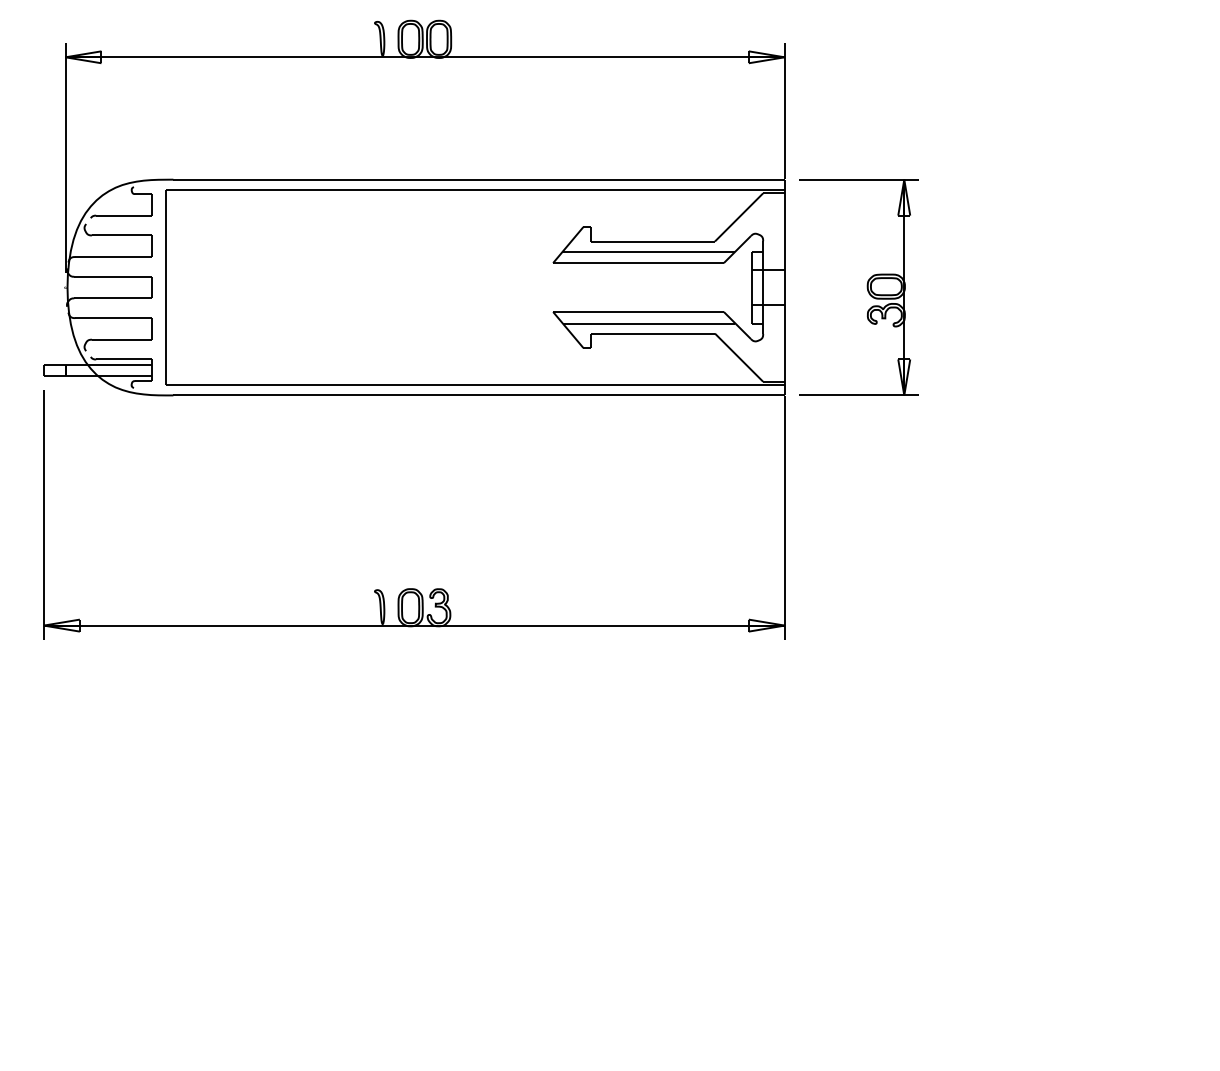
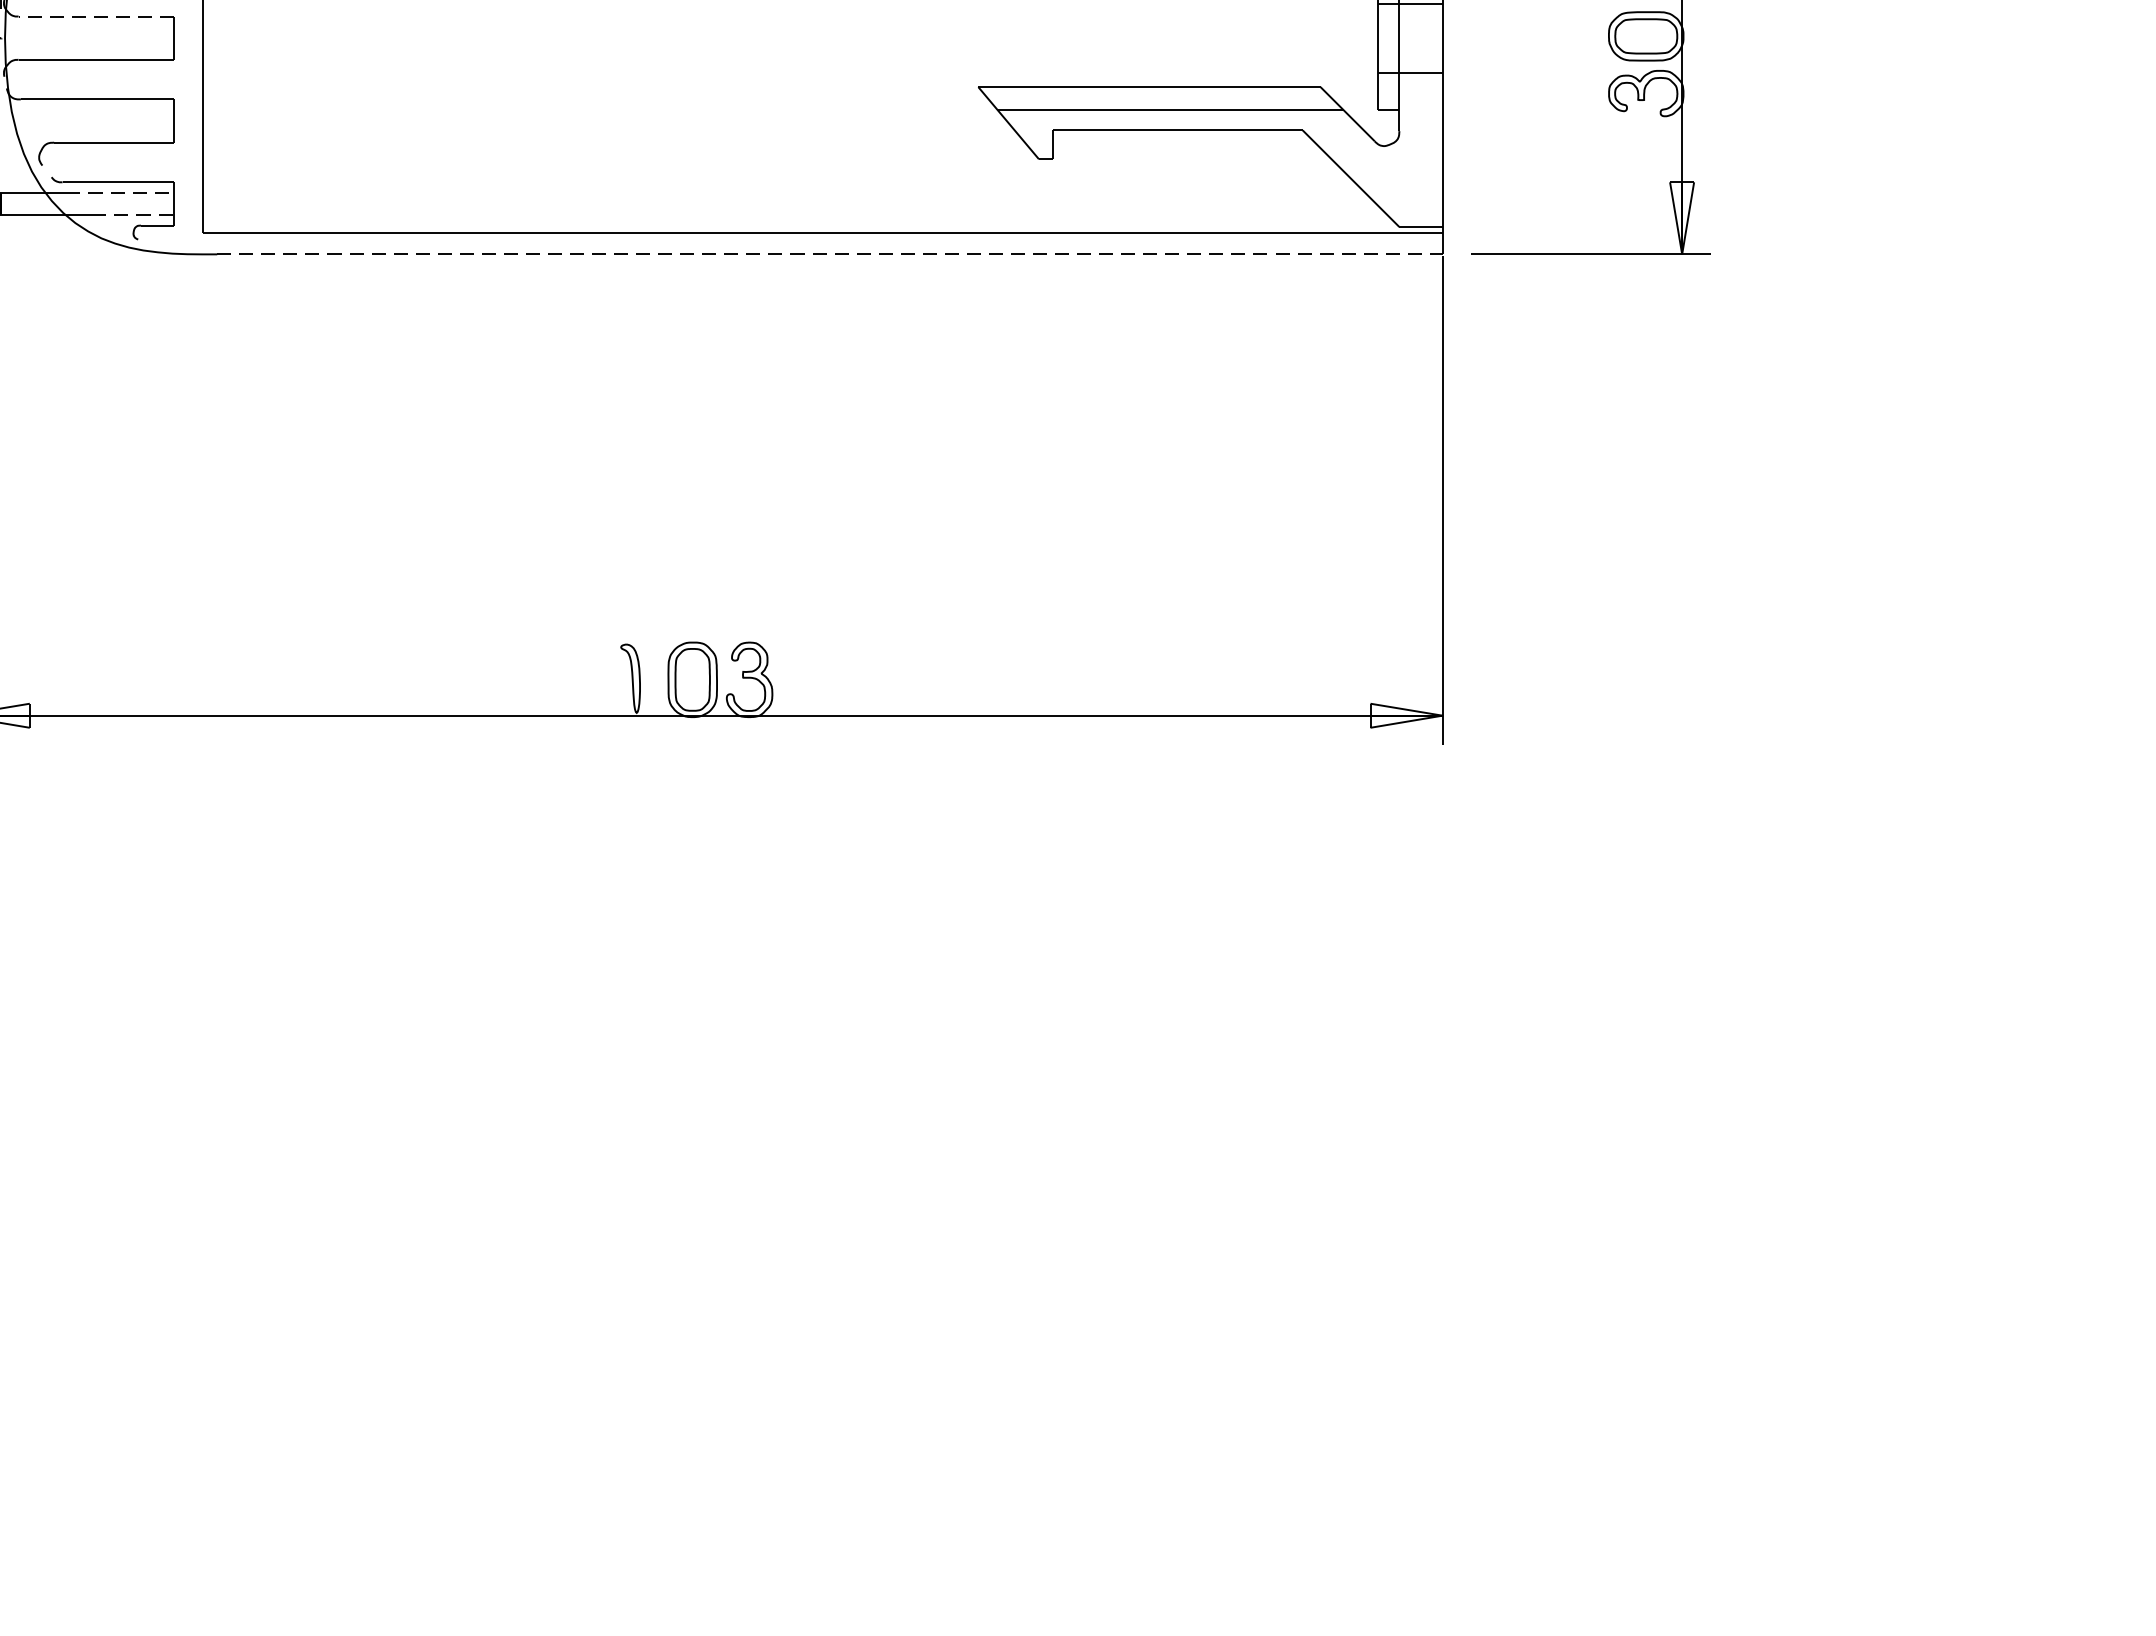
line: (113, 276) -> (97, 15), solid -> dashed
line: (124, 364) -> (119, 192), solid -> dashed
line: (131, 375) -> (133, 214), solid -> dashed
line: (479, 395) -> (830, 254), solid -> dashed

